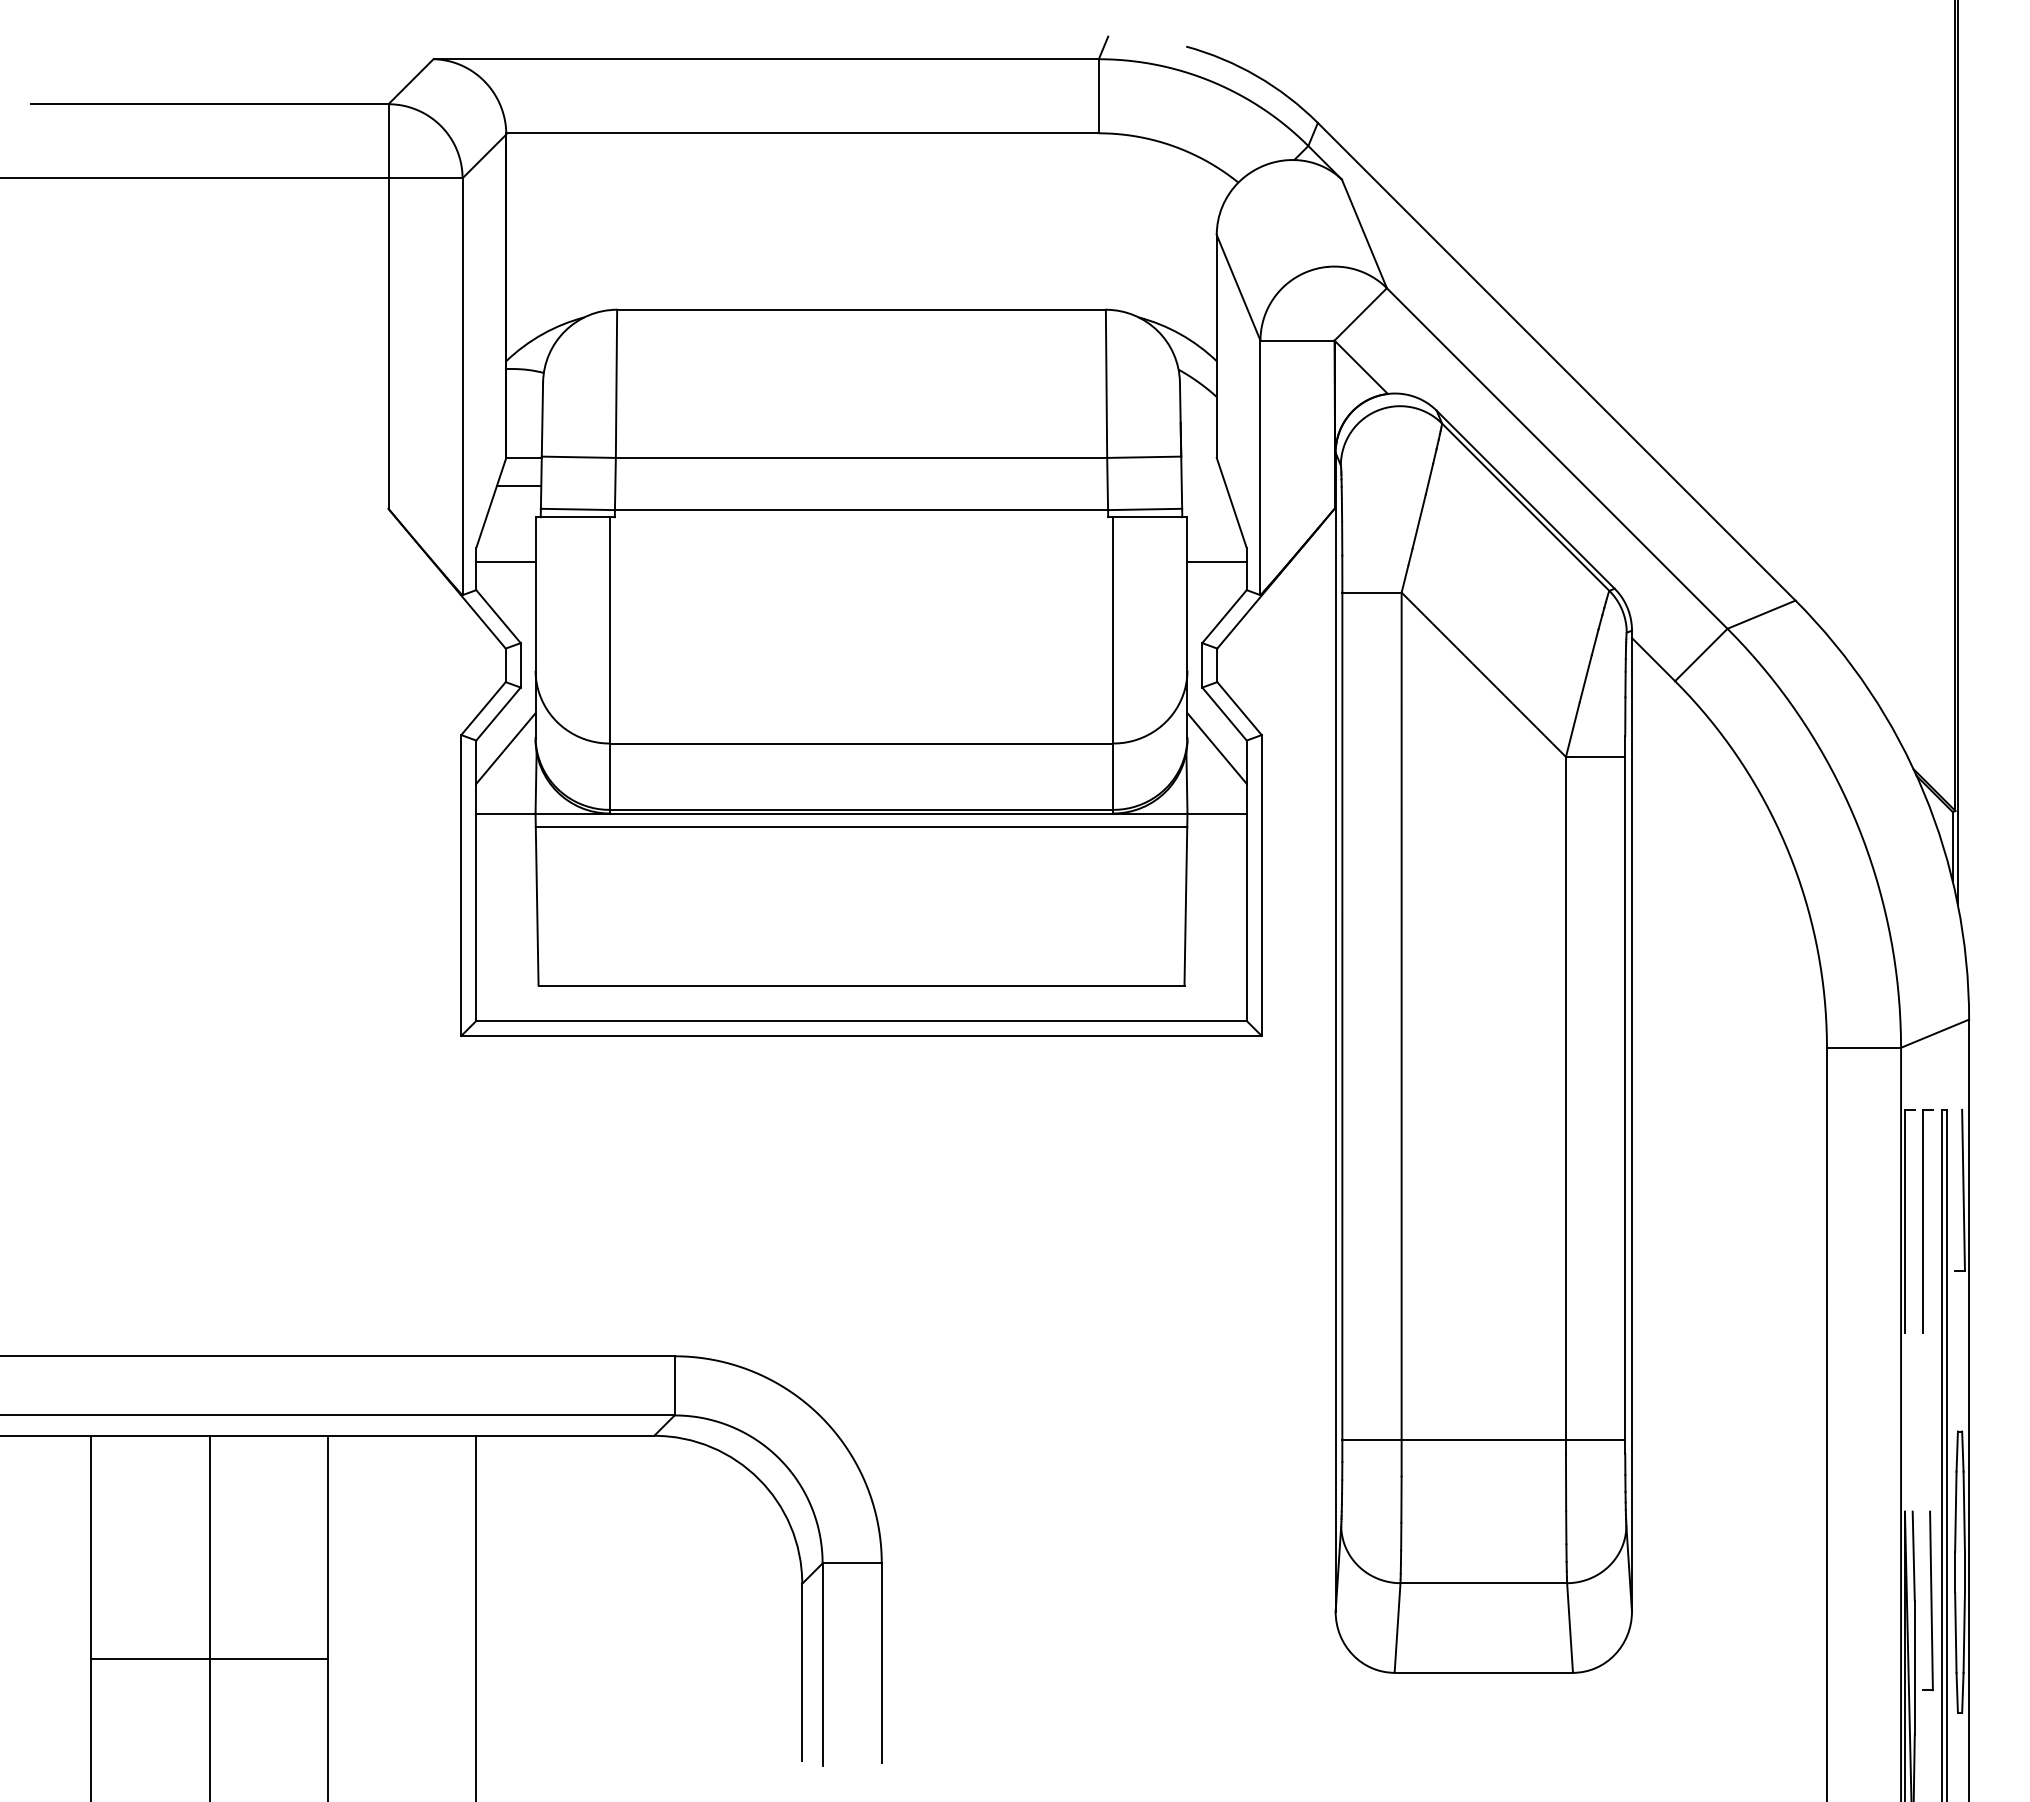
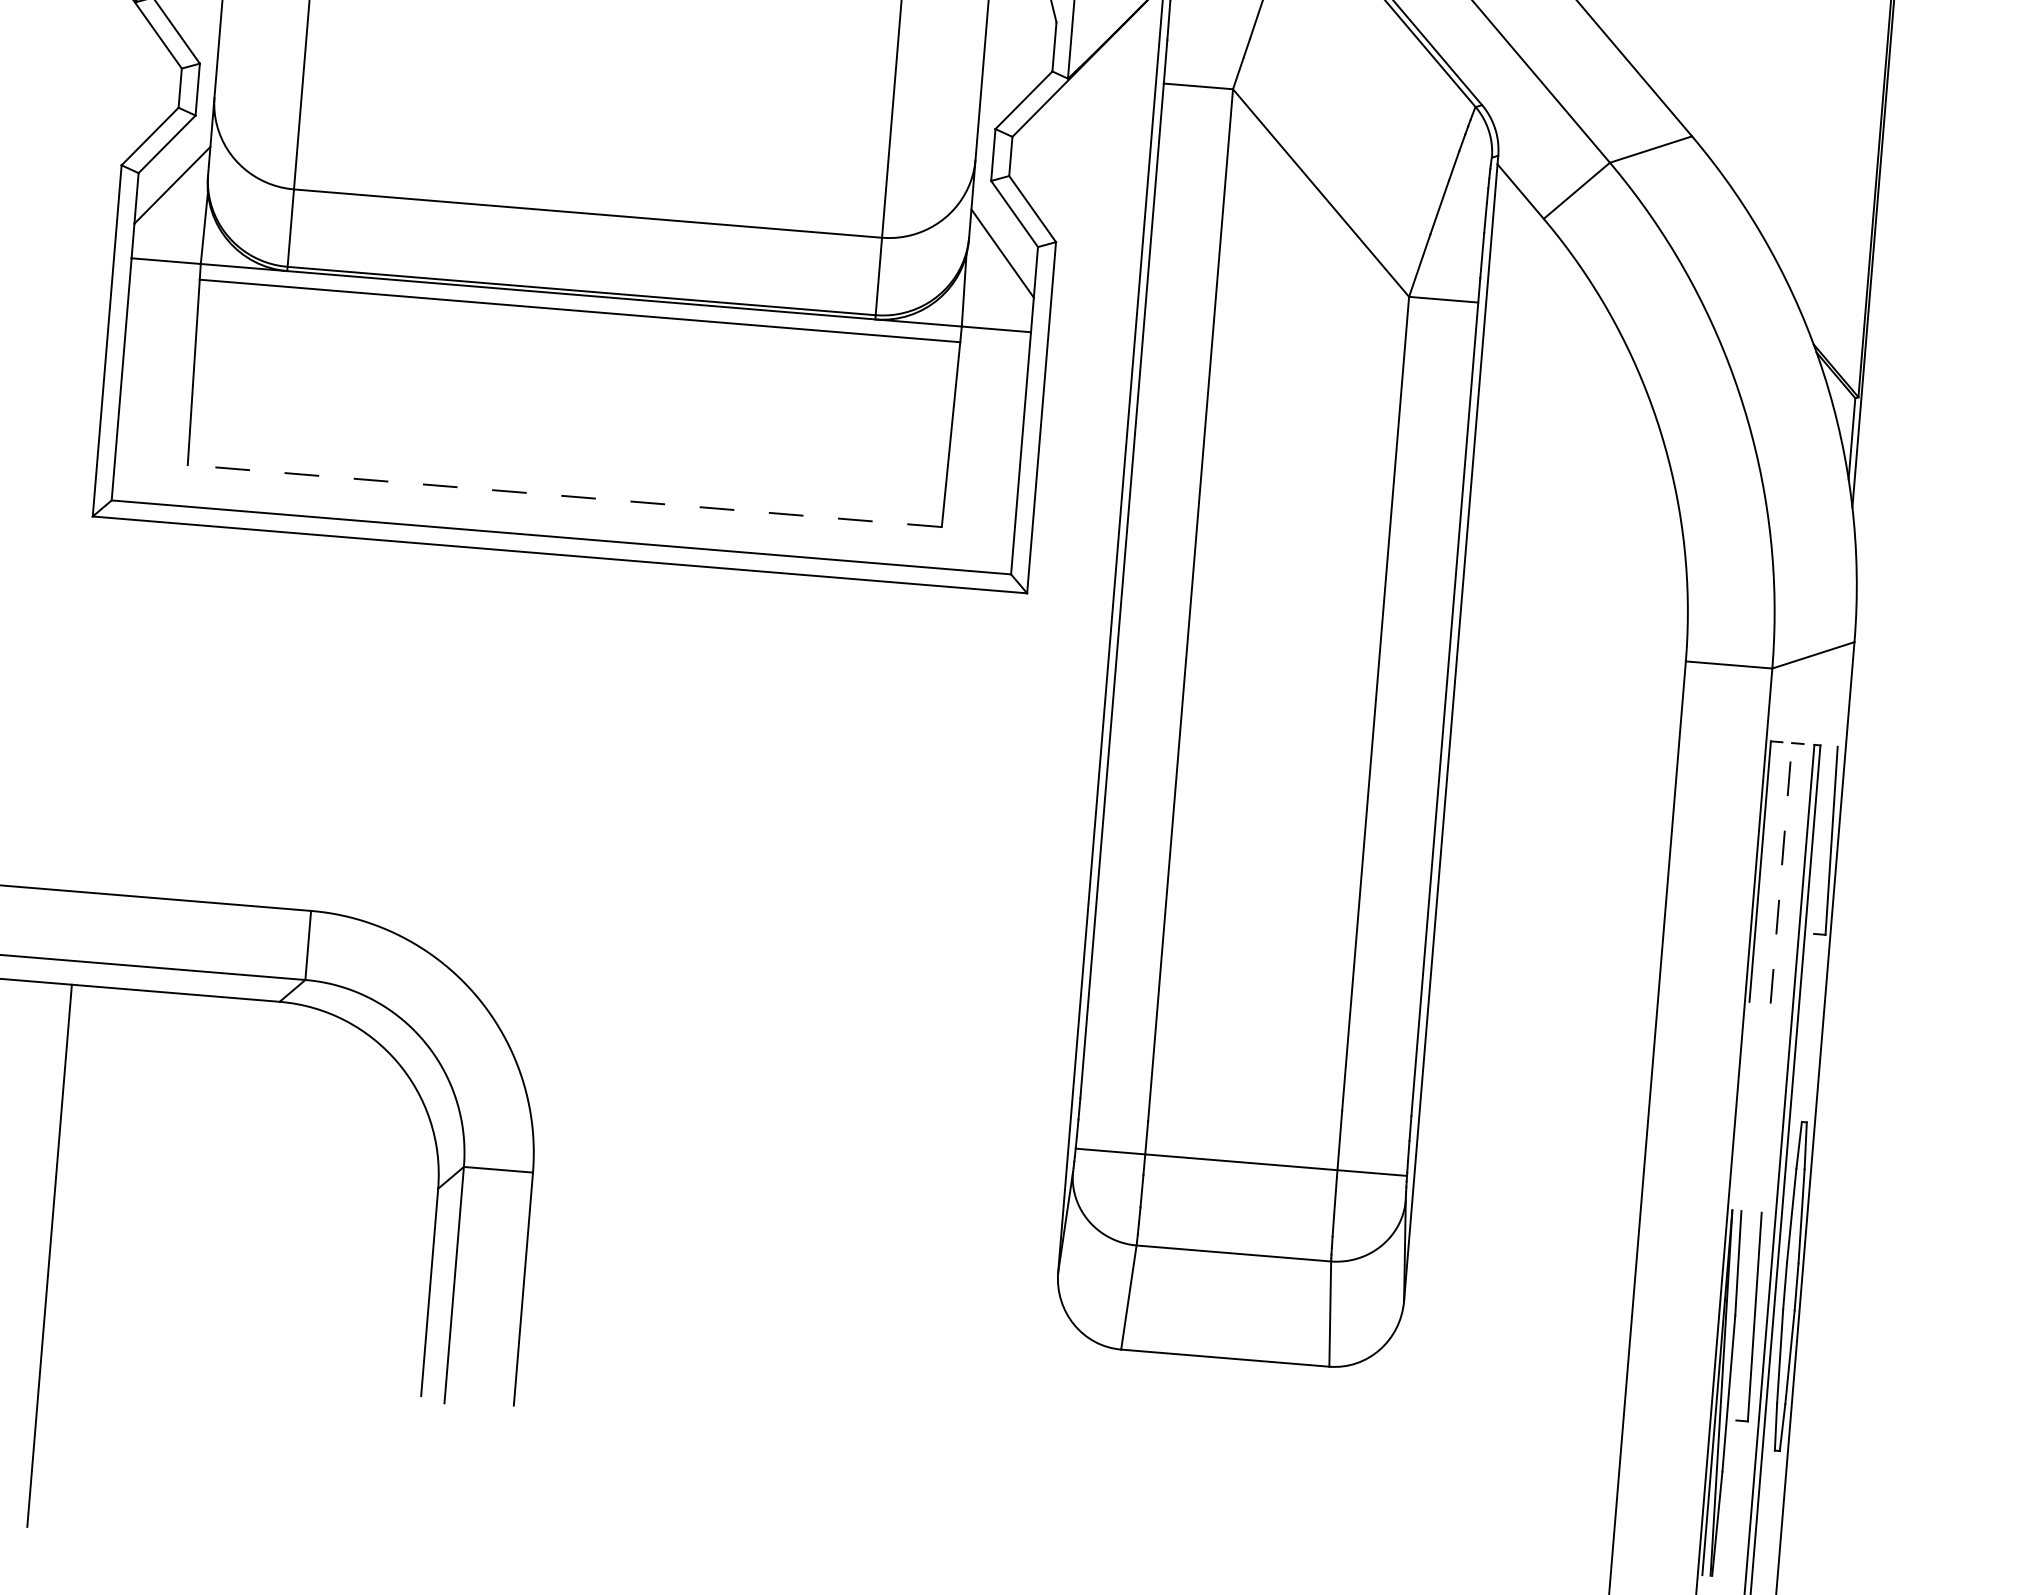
line: (1216, 561) -> (1019, 35), removed
line: (861, 985) -> (564, 496), solid -> dashed
line: (1923, 1221) -> (1781, 873), solid -> dashed
line: (1483, 1440) -> (1240, 1162), moved

